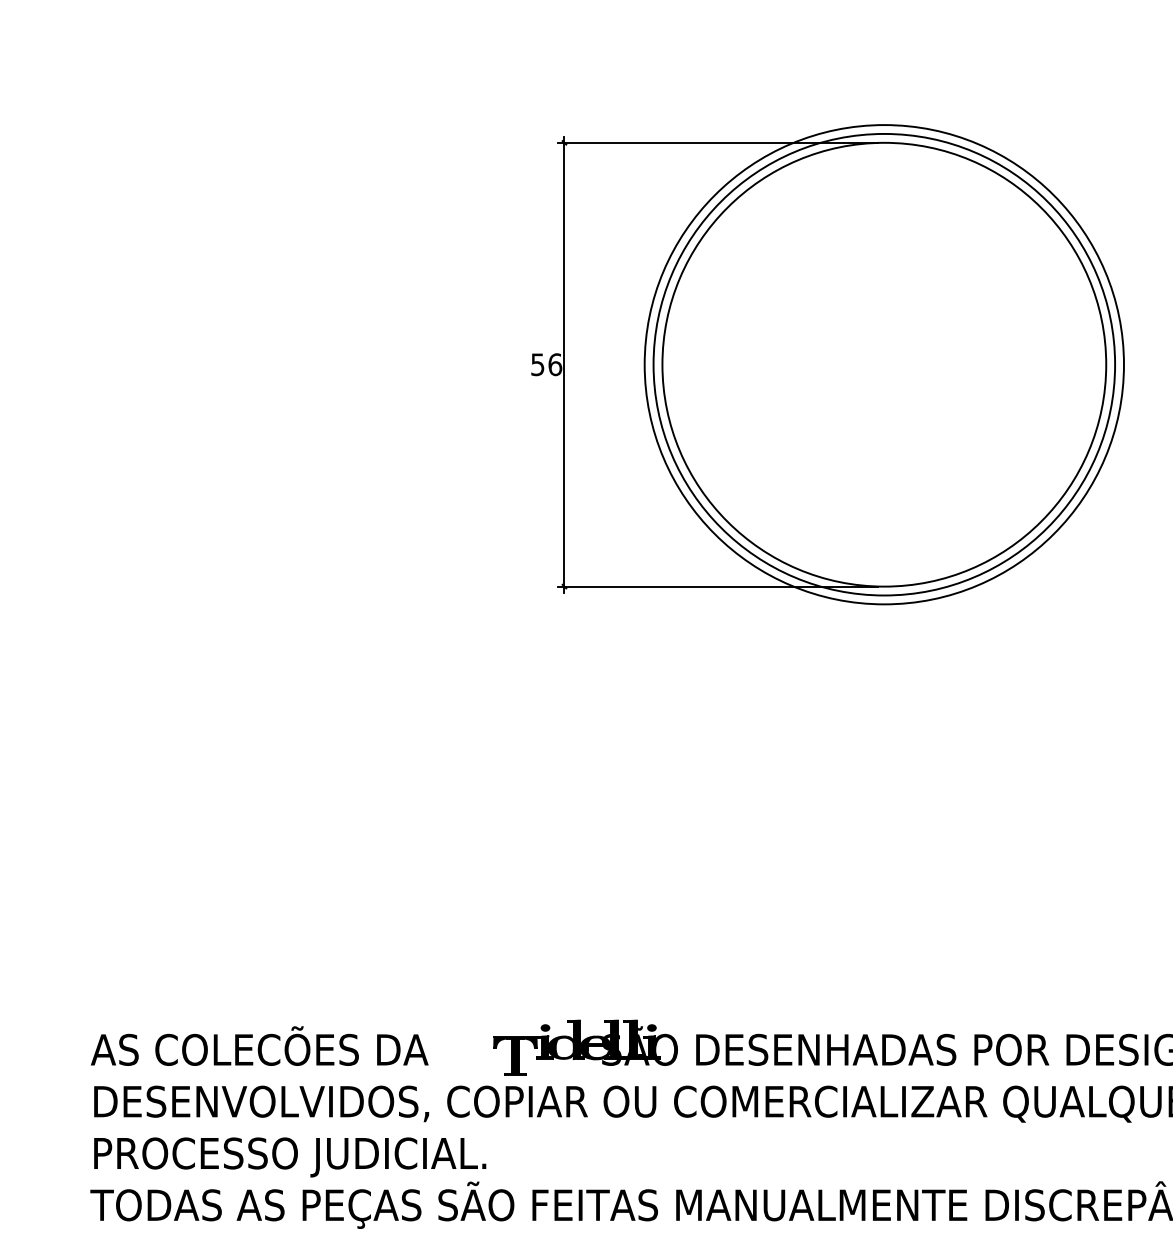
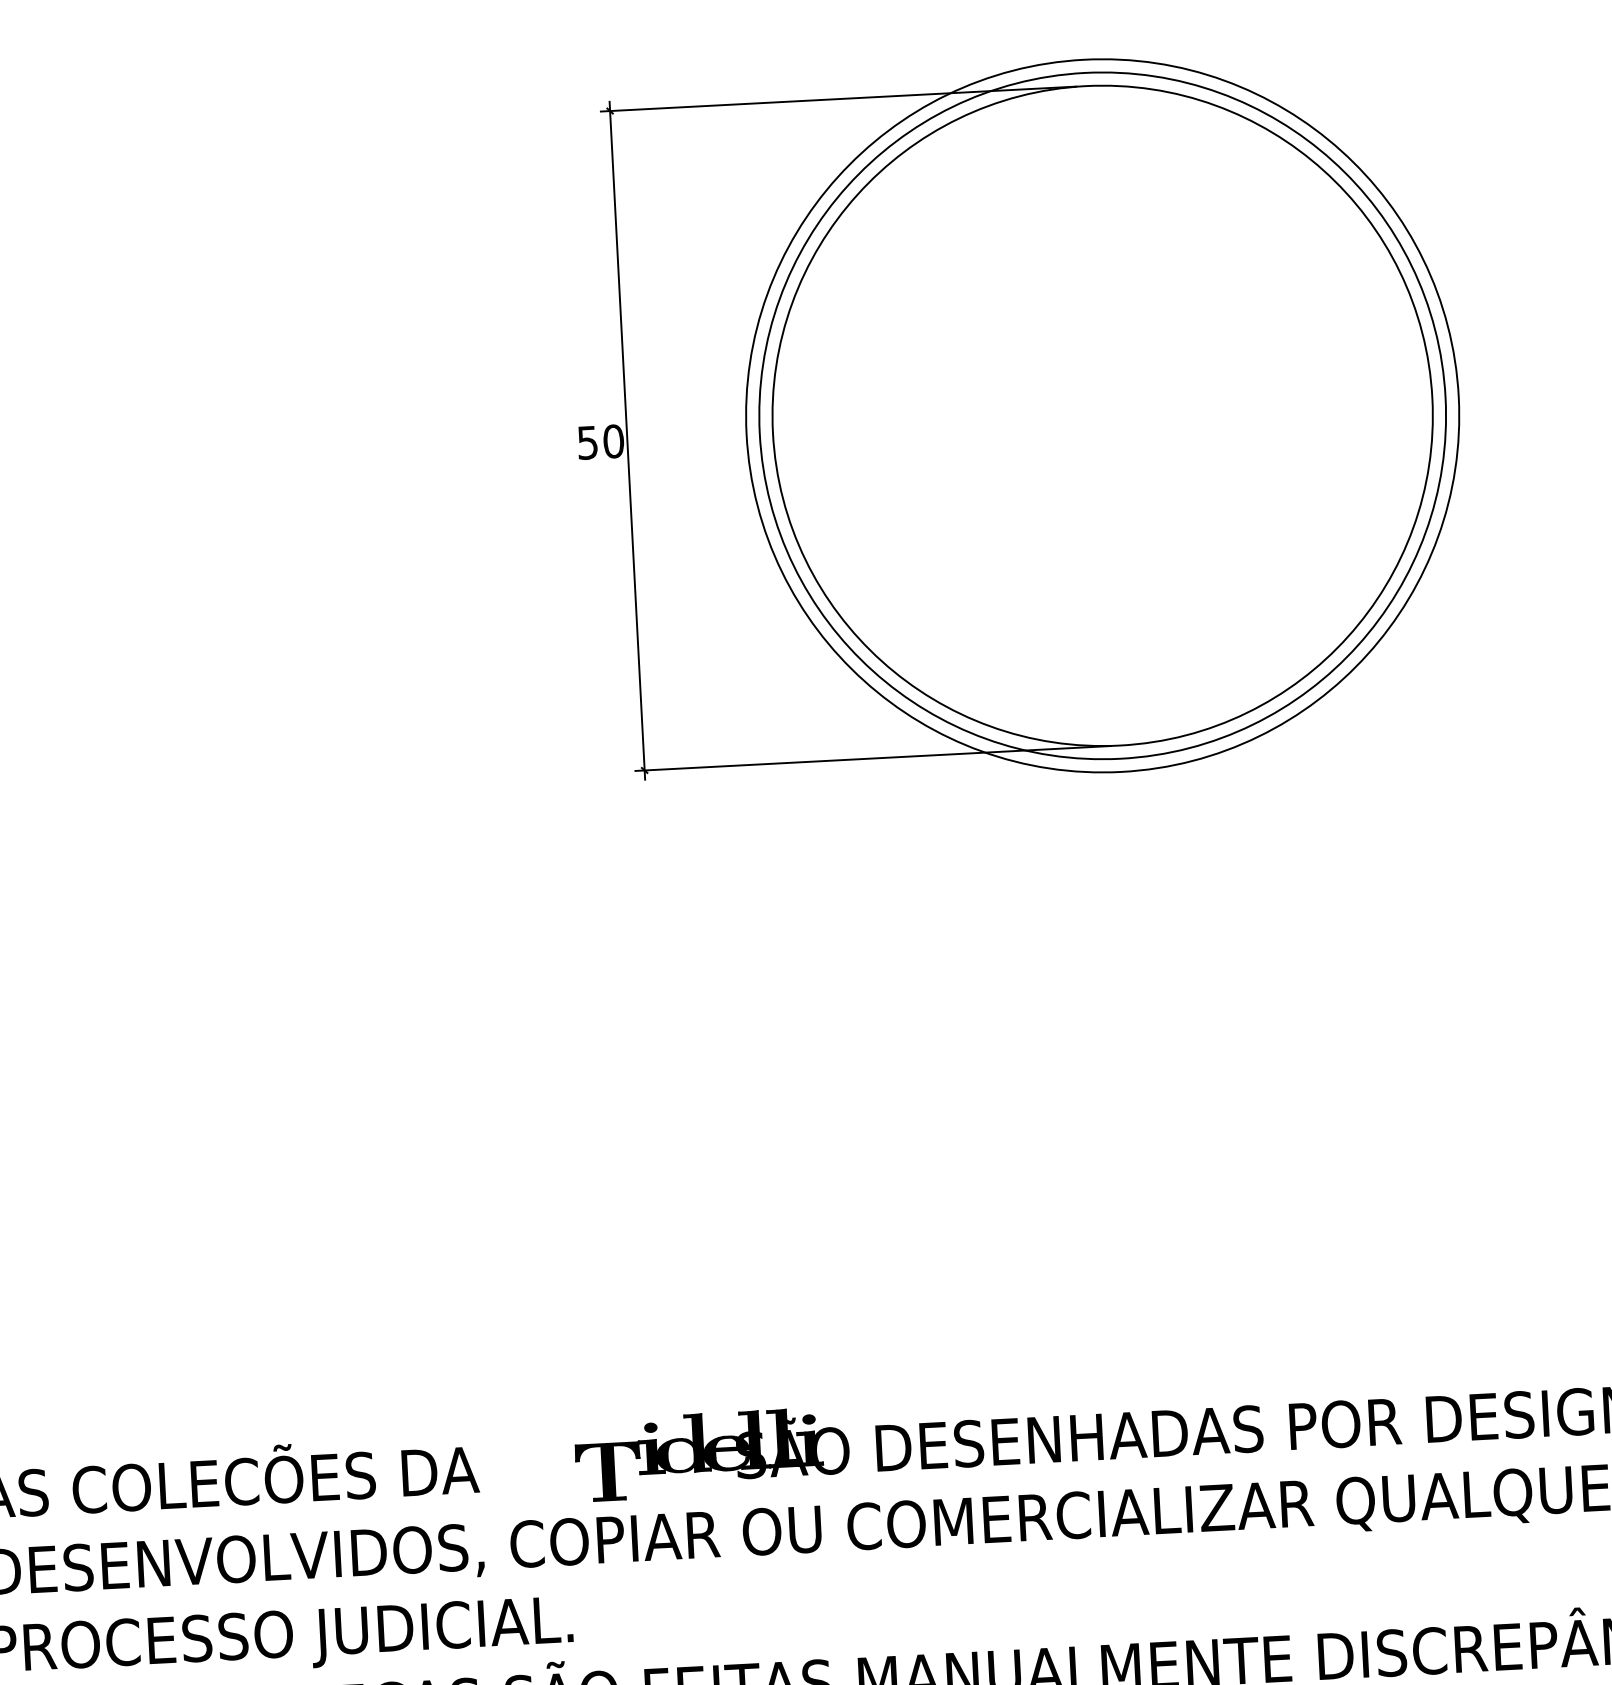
text: (555, 364) -> (614, 441), 56 -> 50

